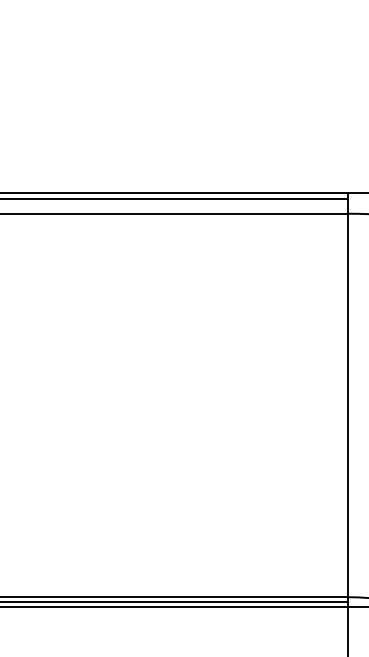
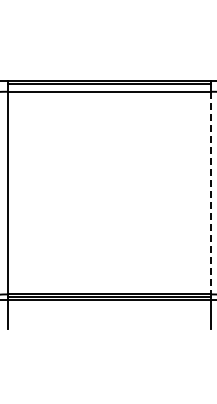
line: (347, 406) -> (210, 193), solid -> dashed

